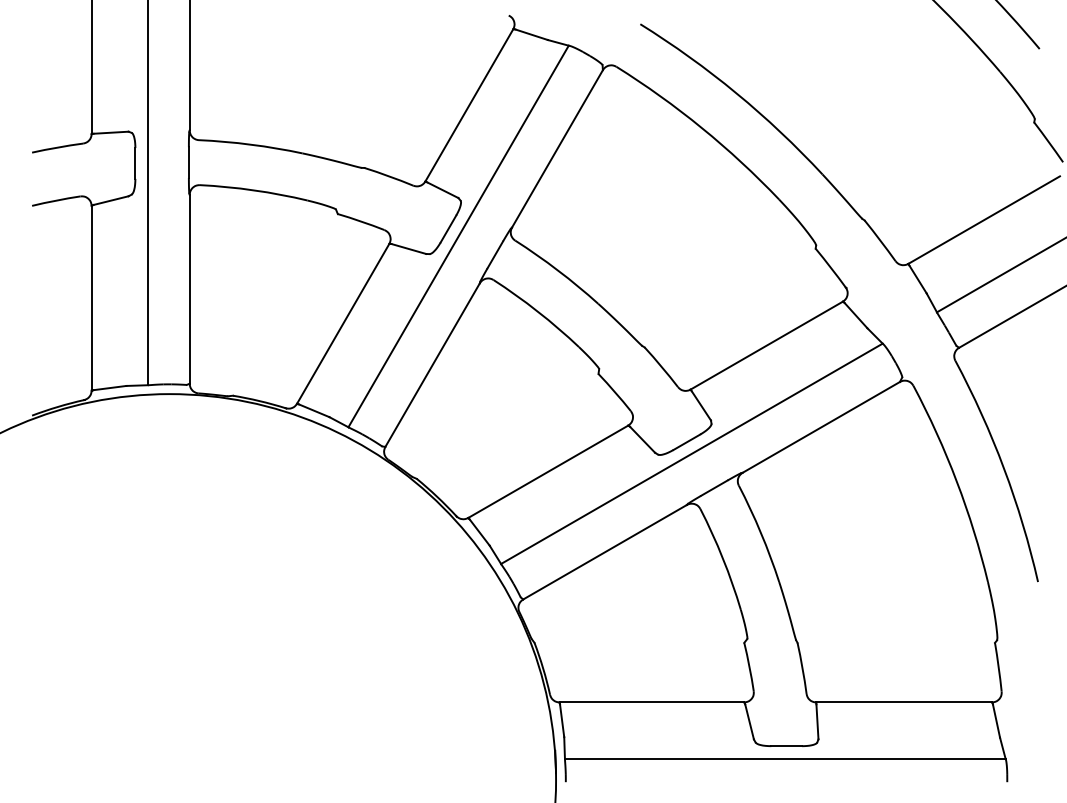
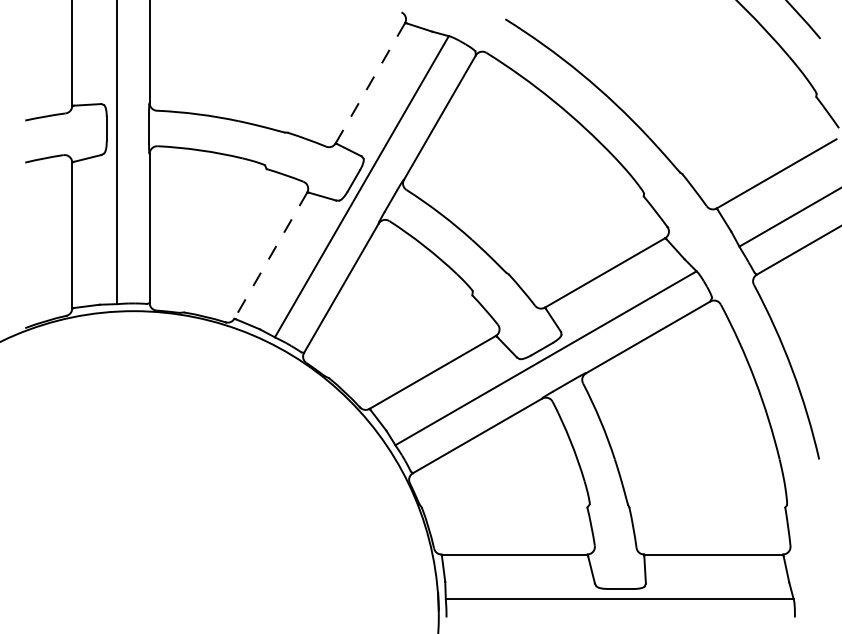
line: (469, 105) -> (370, 83), solid -> dashed
line: (342, 323) -> (270, 255), solid -> dashed

